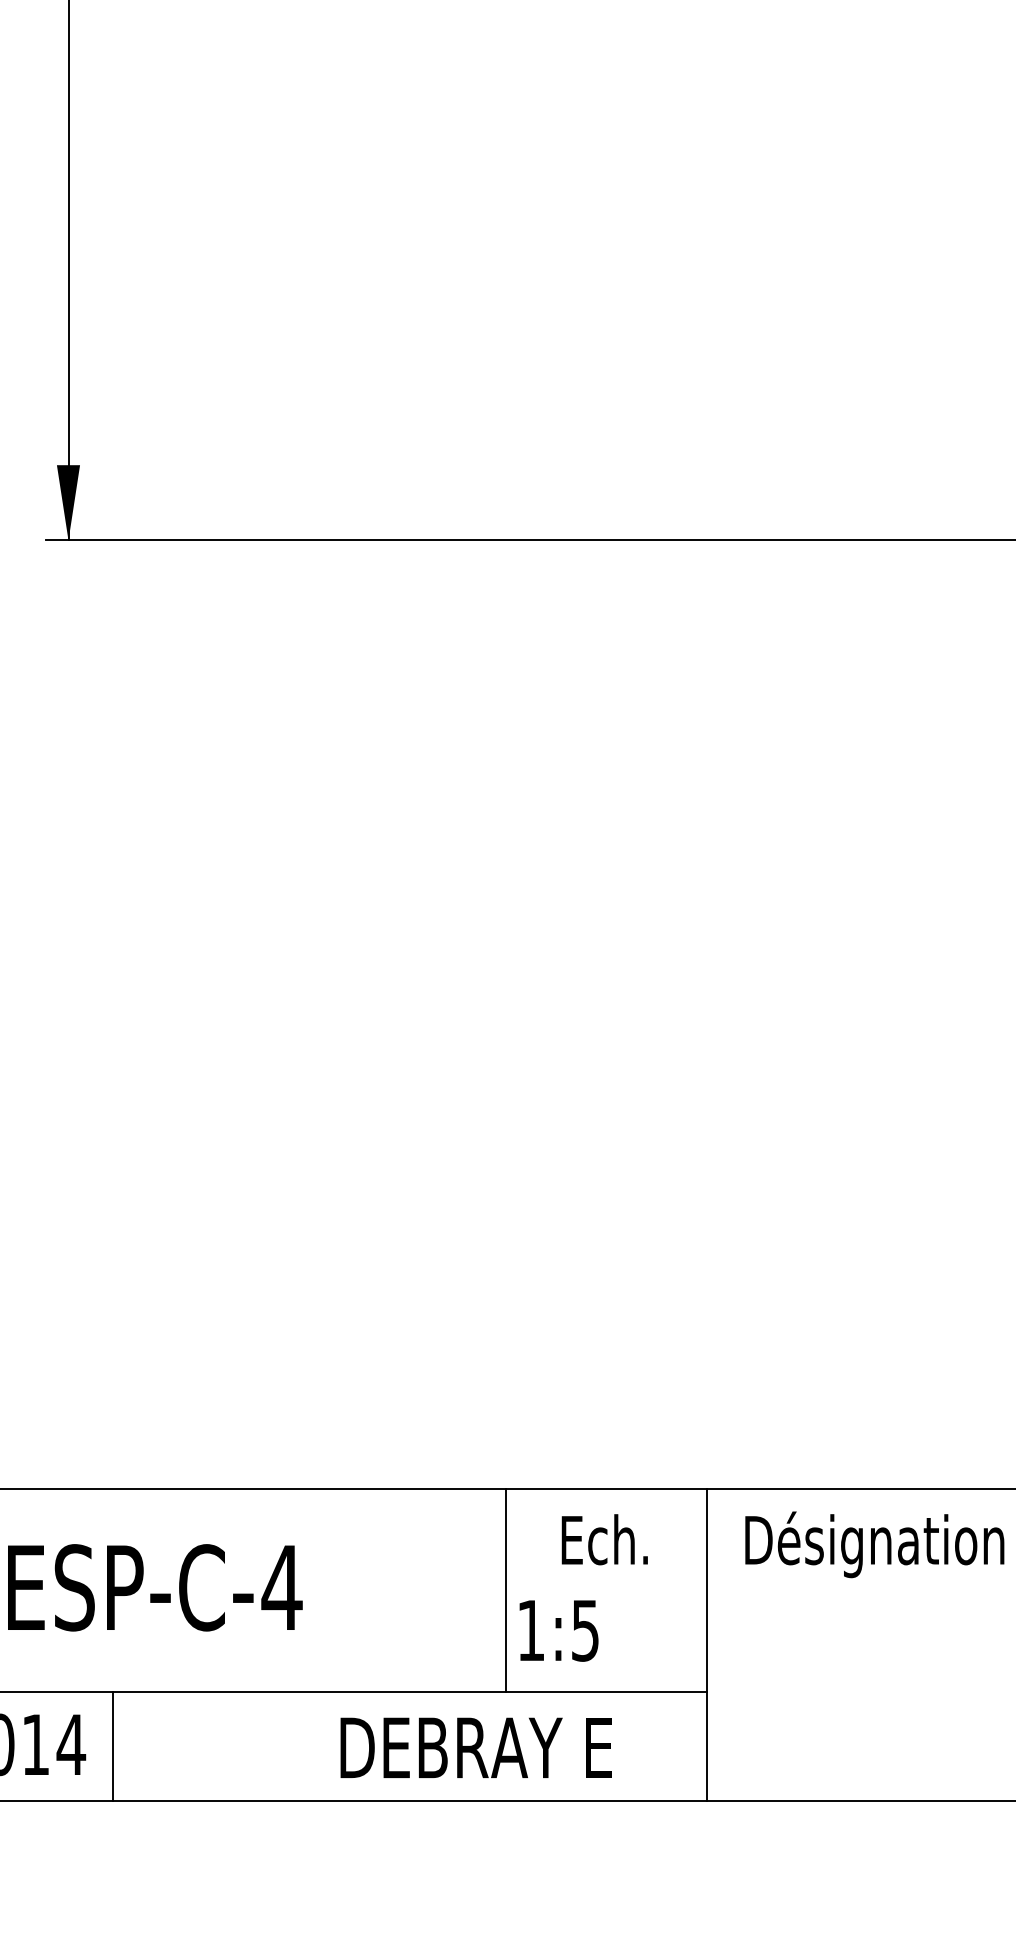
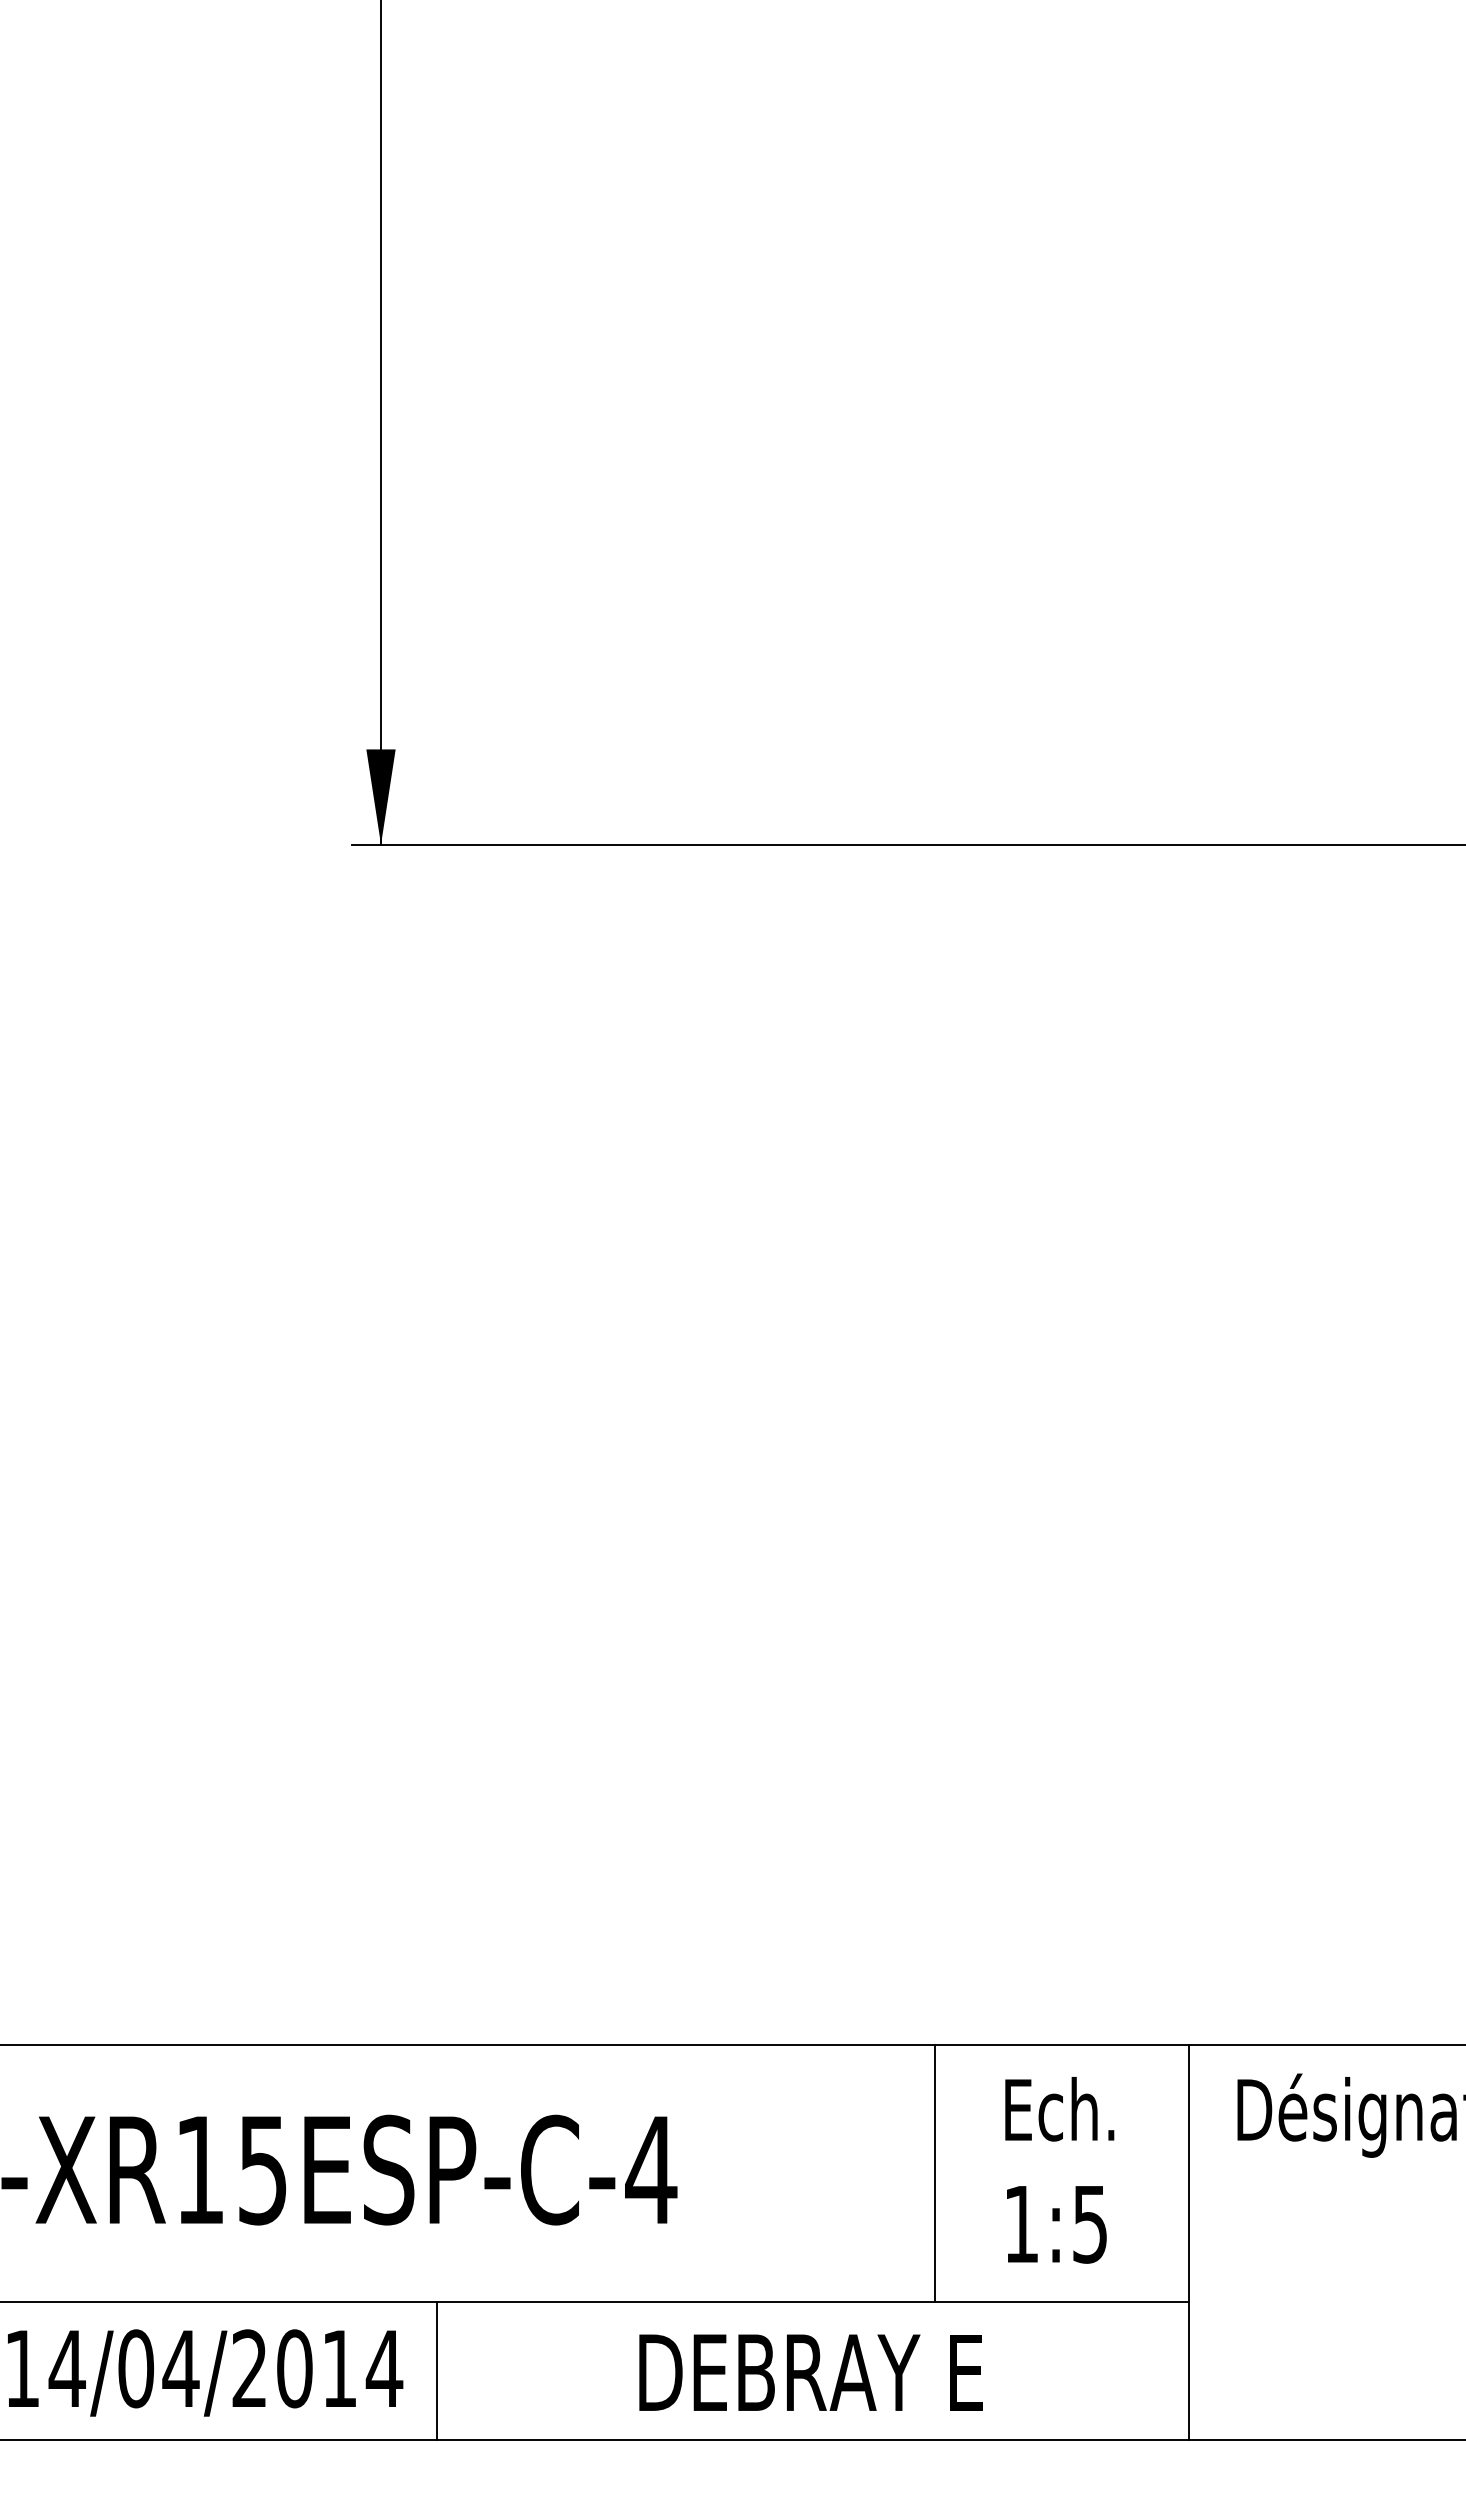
text: (558, 1630) -> (1056, 2224), moved
text: (475, 1747) -> (810, 2372), moved

